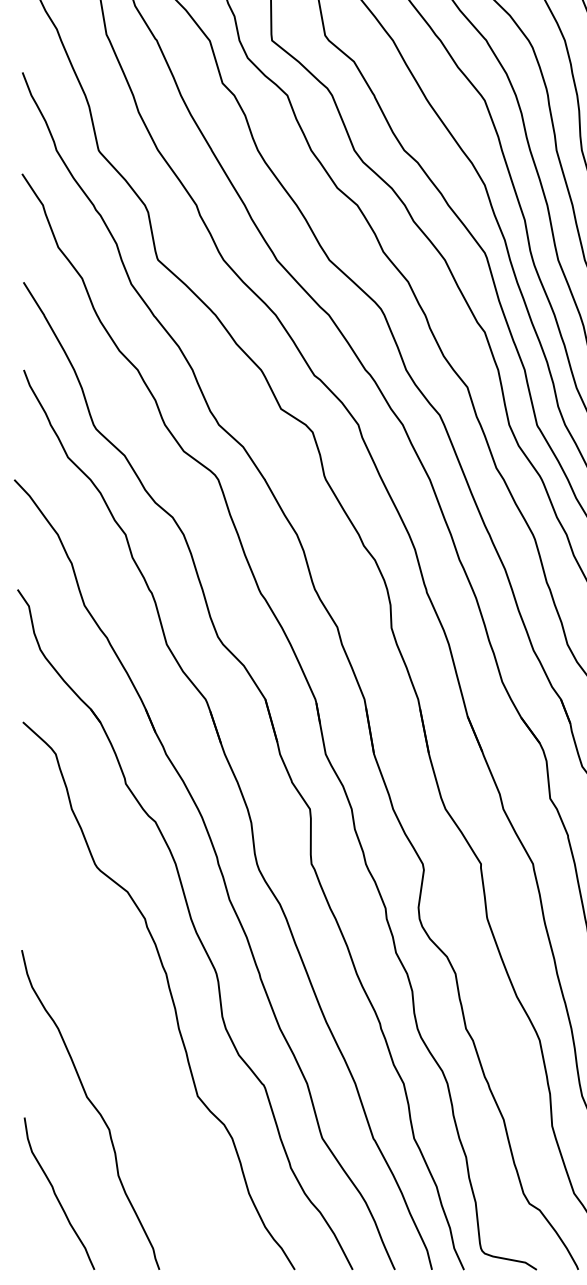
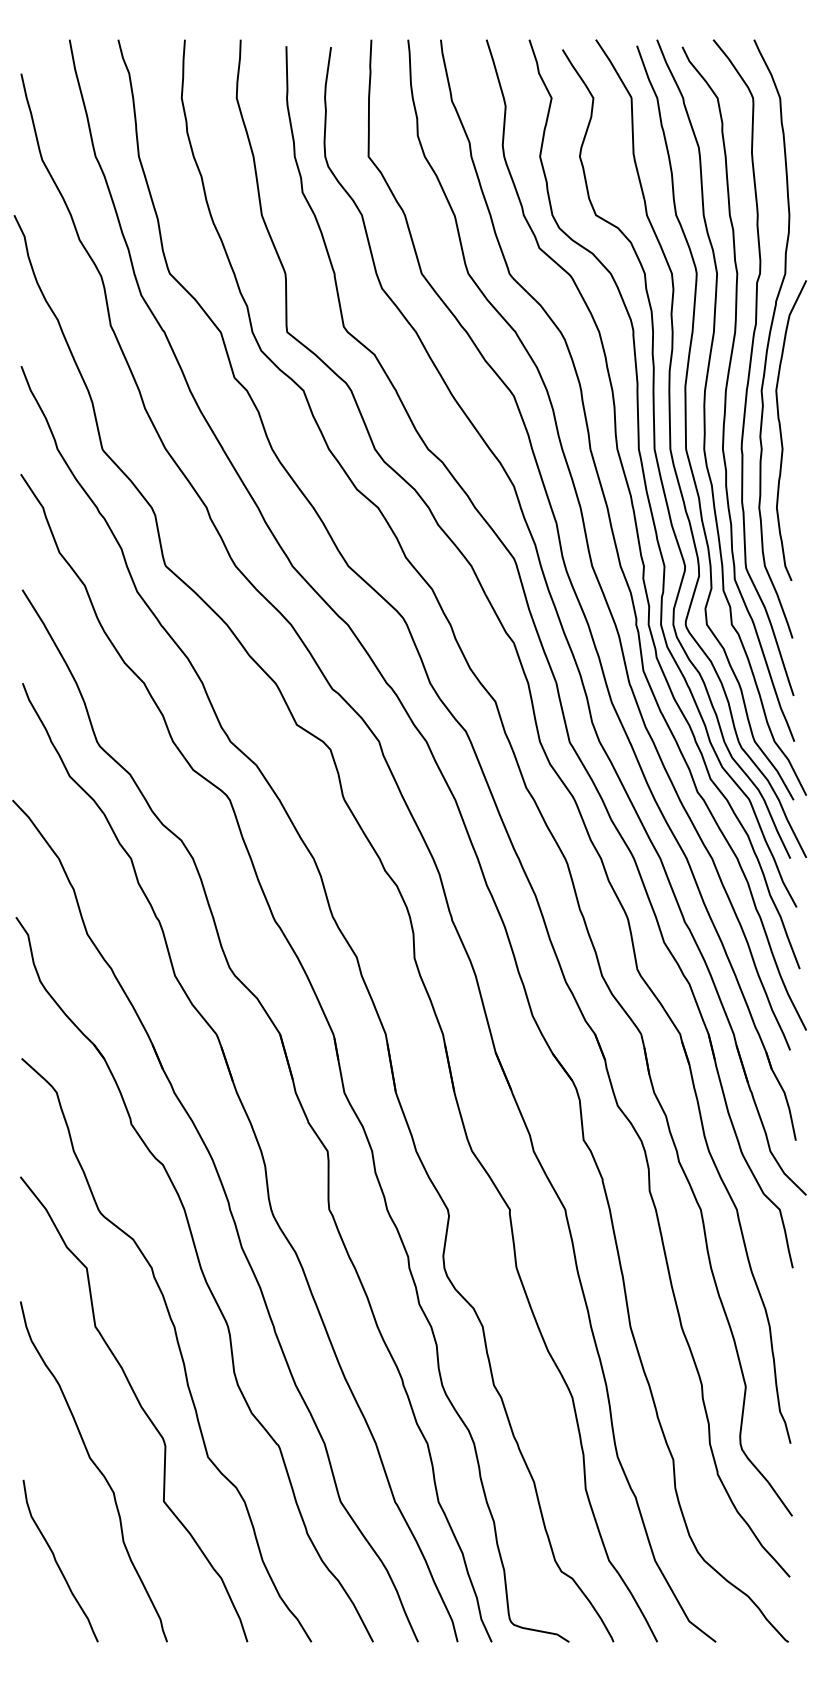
curve: (134, 1049) -> (140, 1407), added

